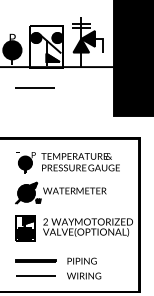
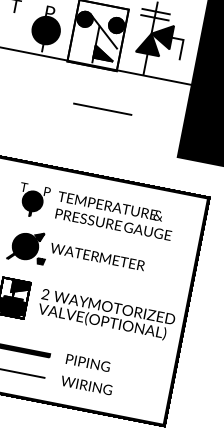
line: (34, 87) -> (101, 107), moved

